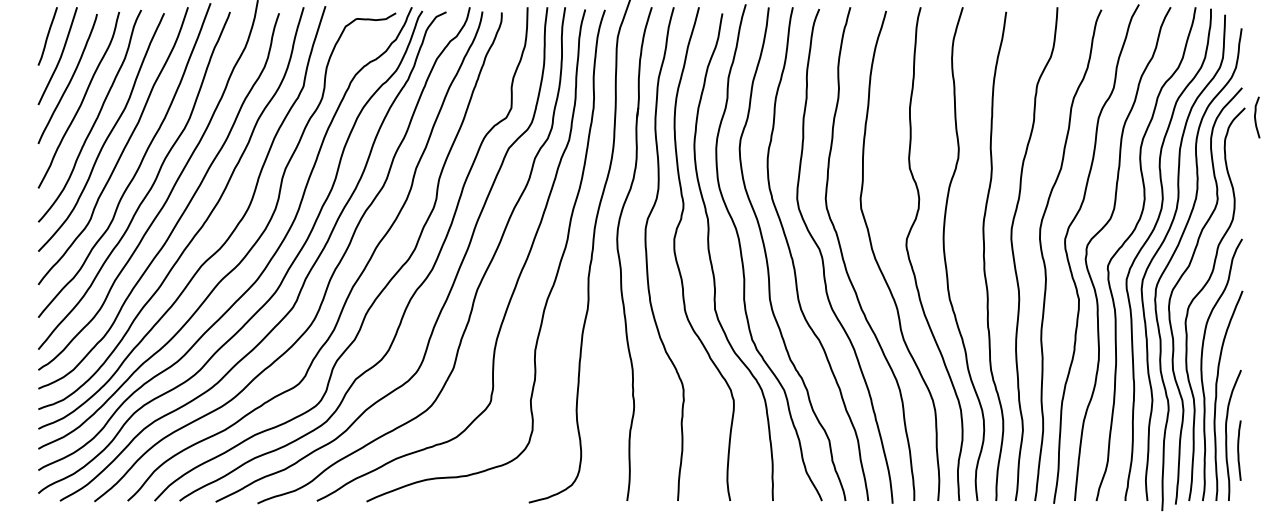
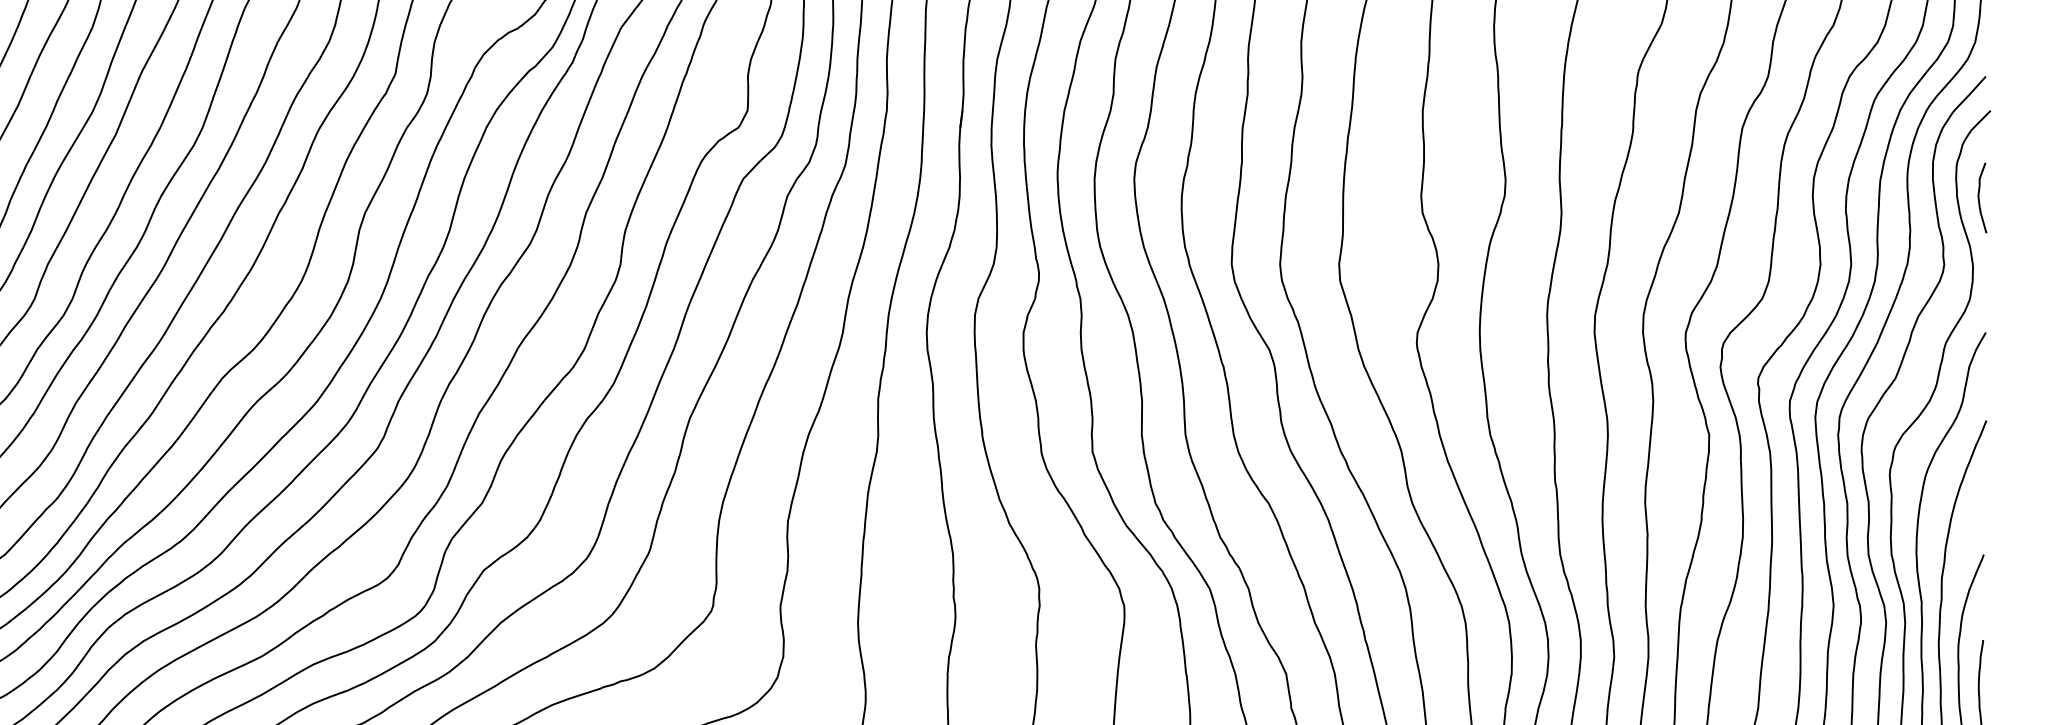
curve: (1255, 117) -> (1979, 197), moved

